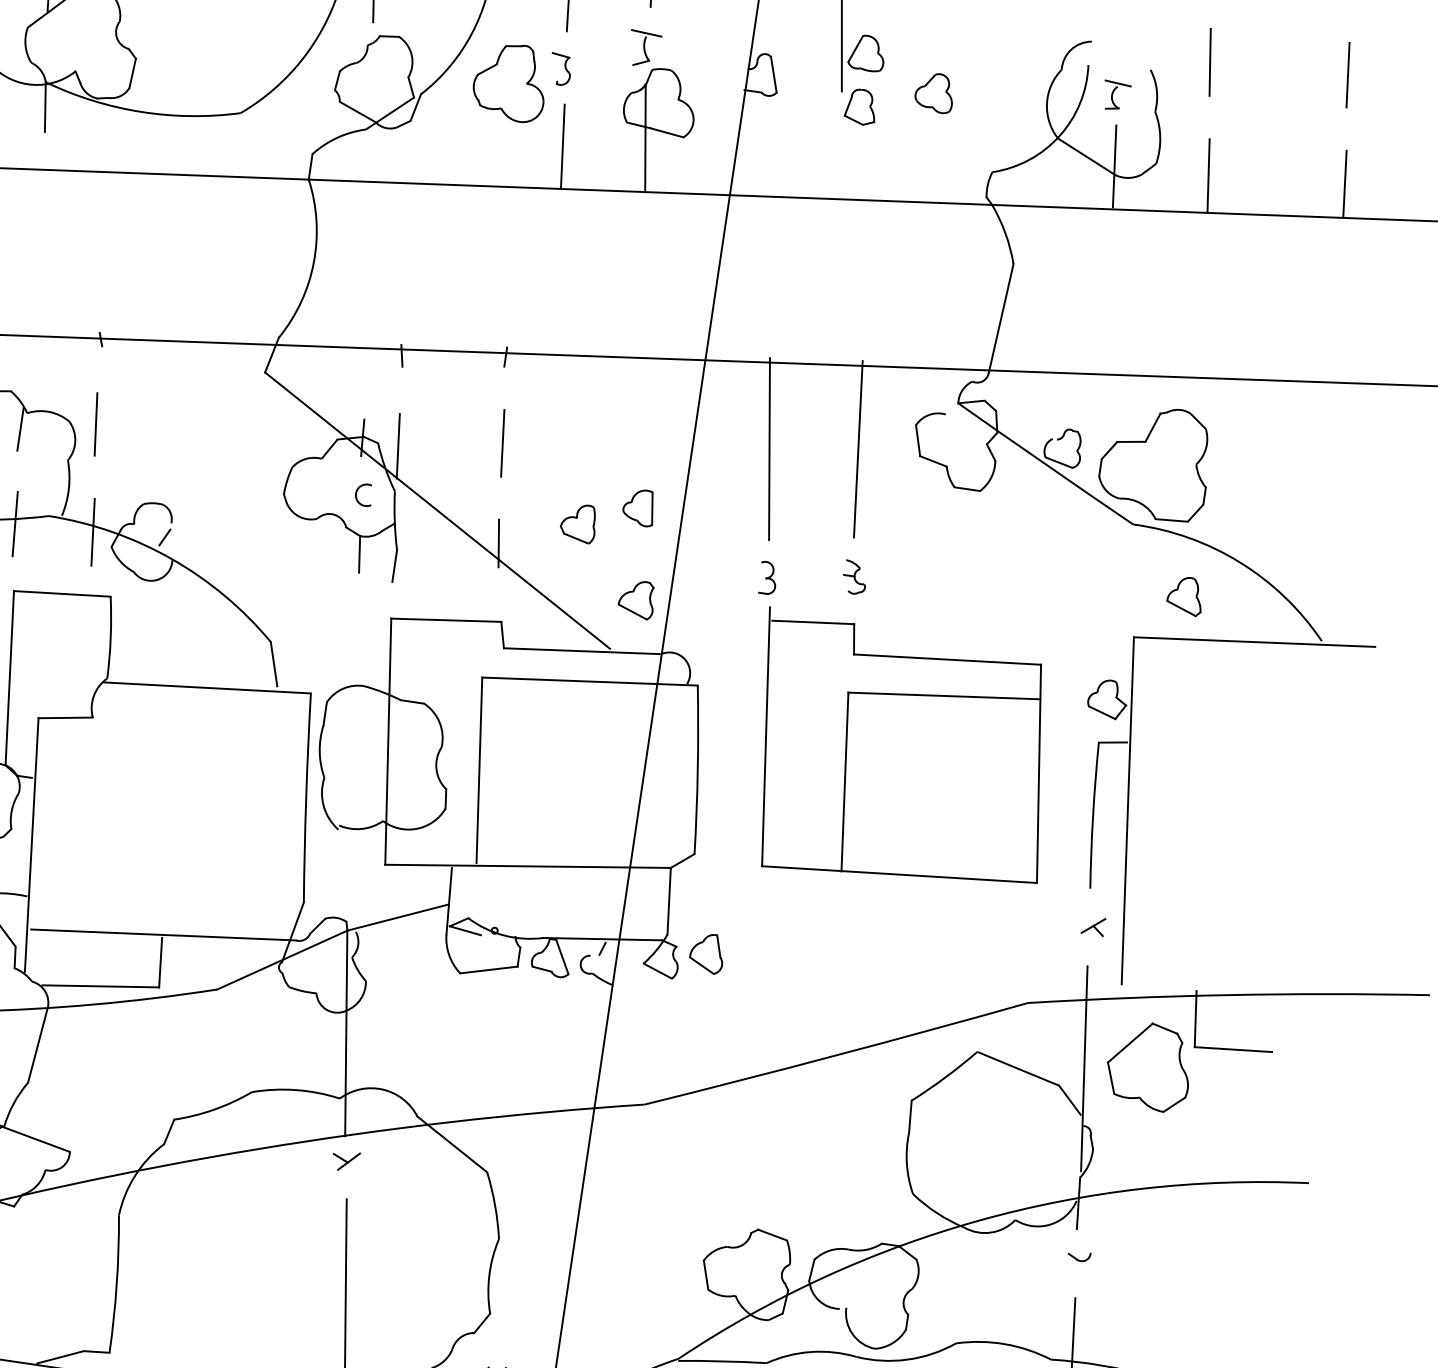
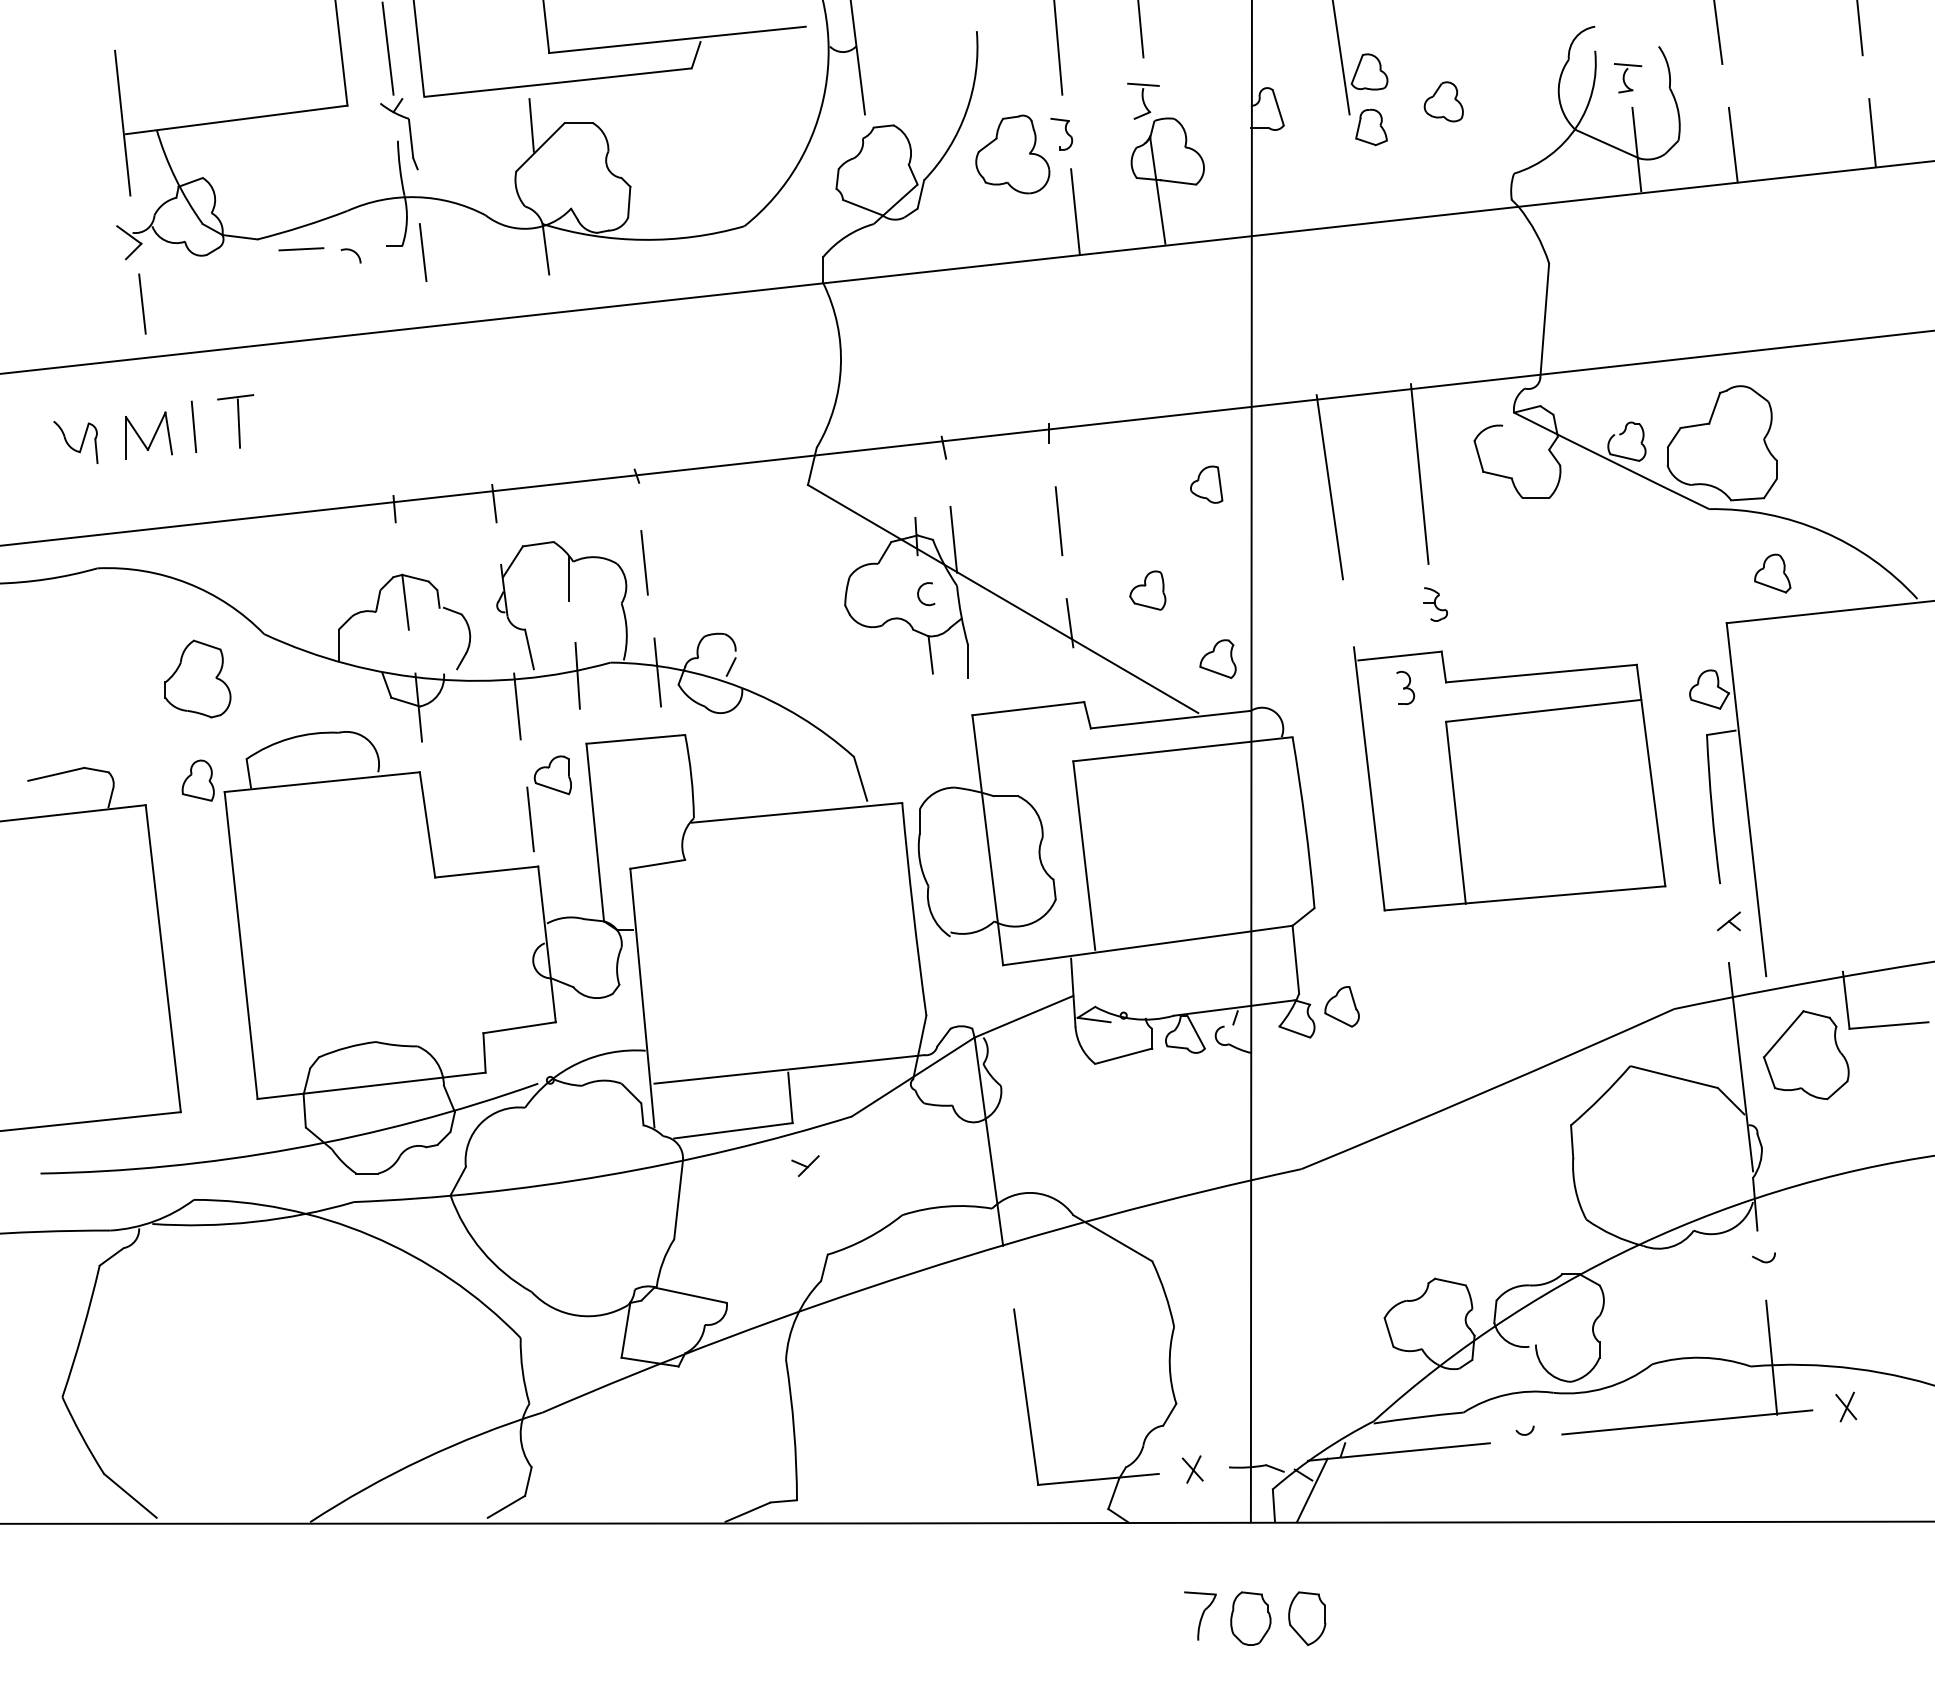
part: (639, 507) -> (1206, 484), moved
part: (767, 578) -> (1405, 688), moved
part: (345, 1160) -> (805, 1165), moved

